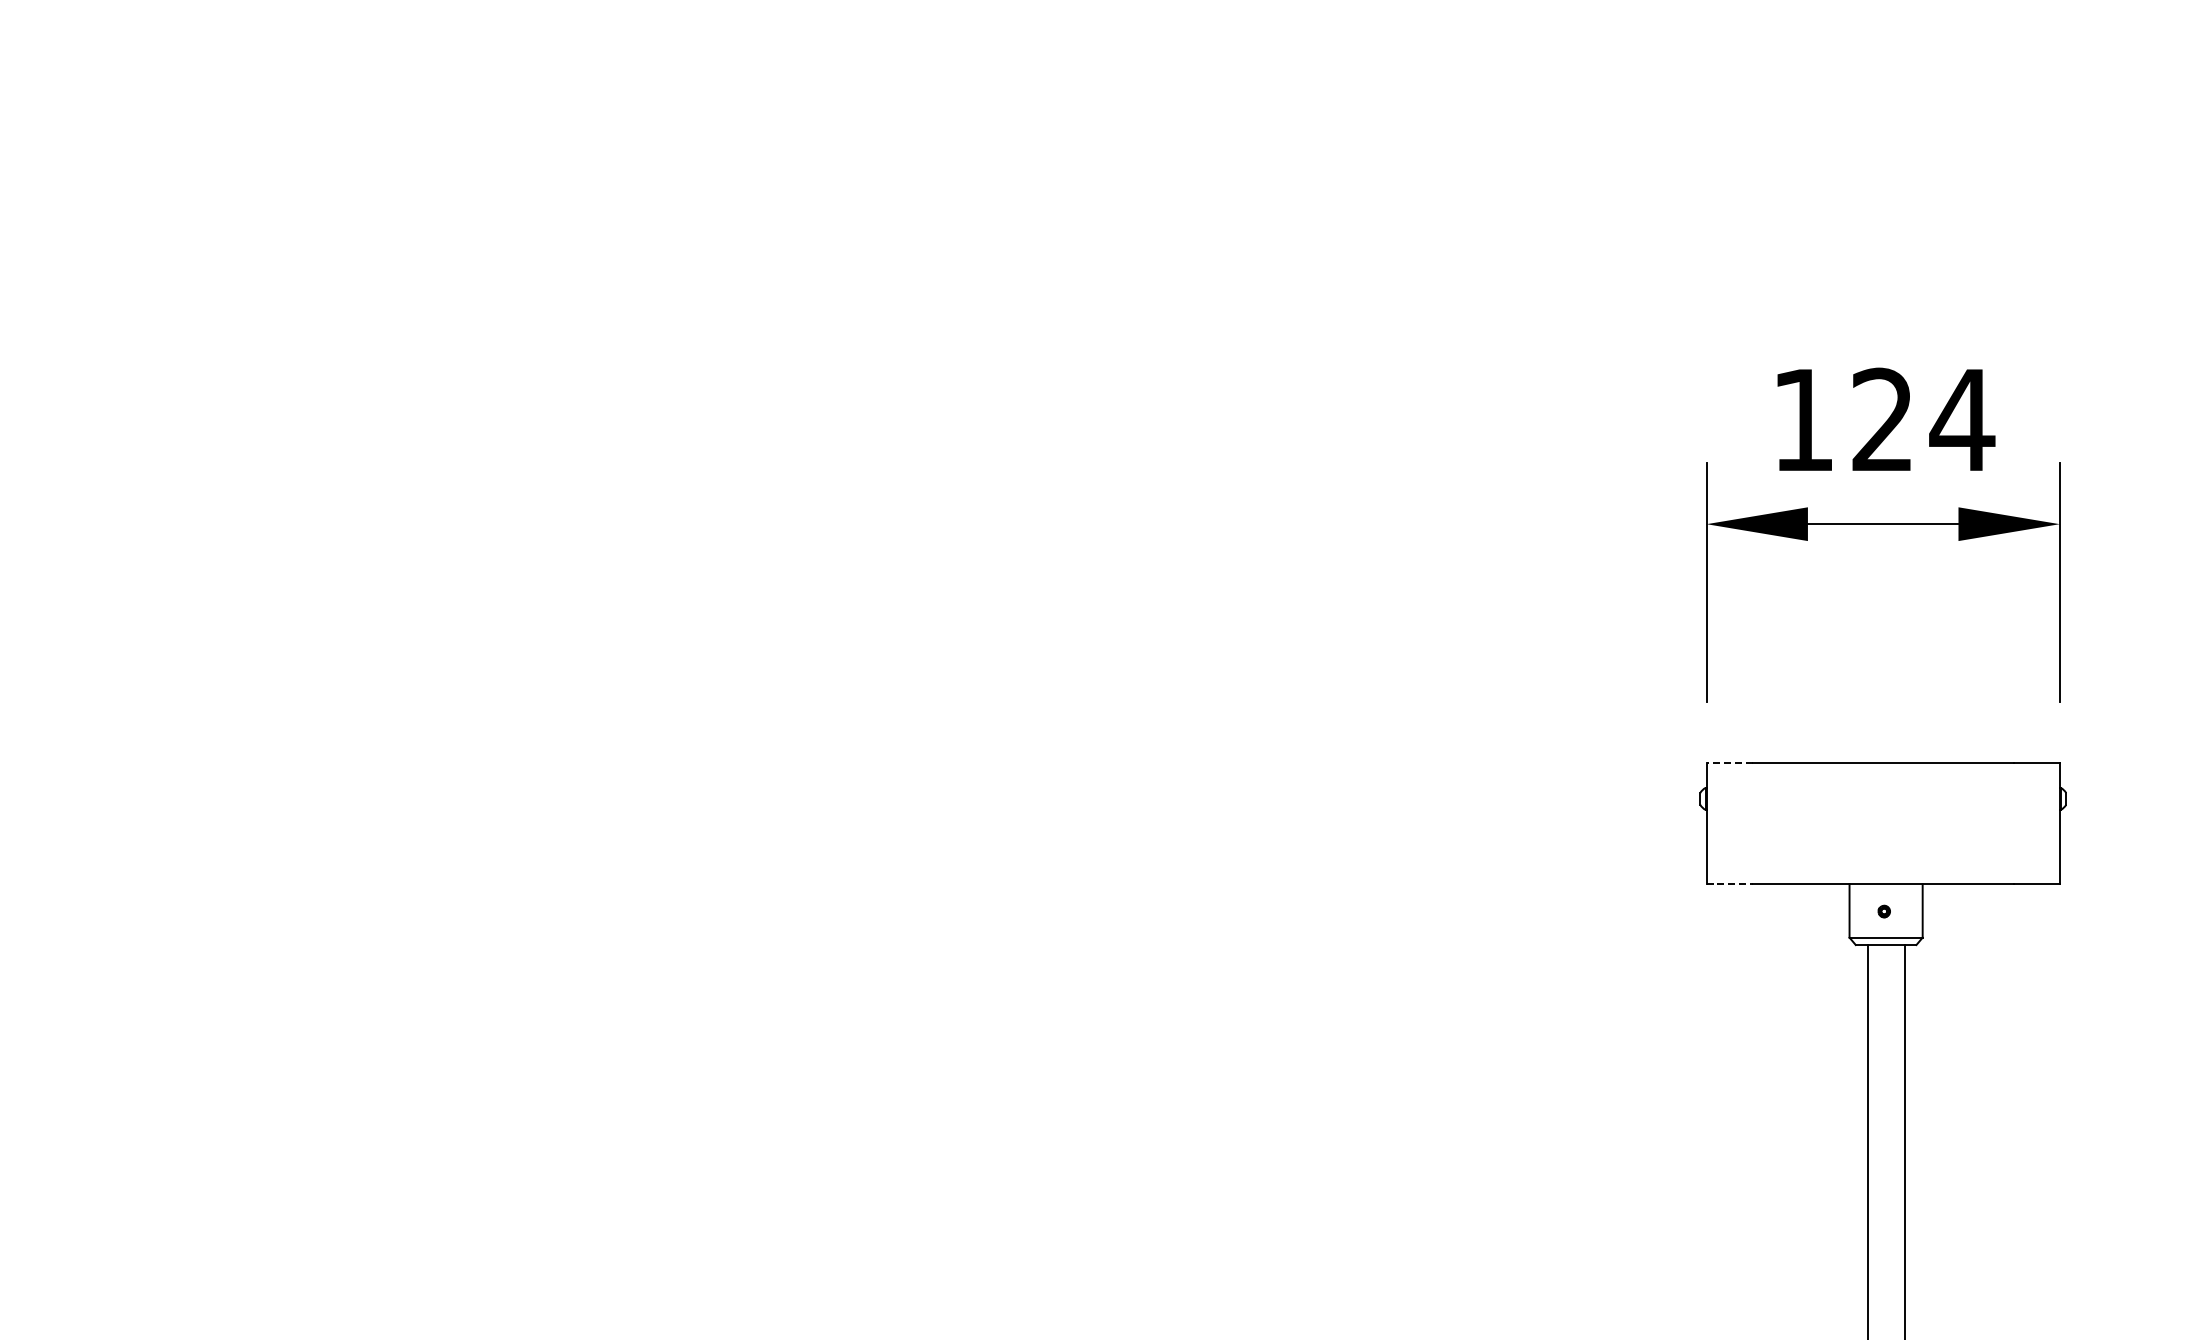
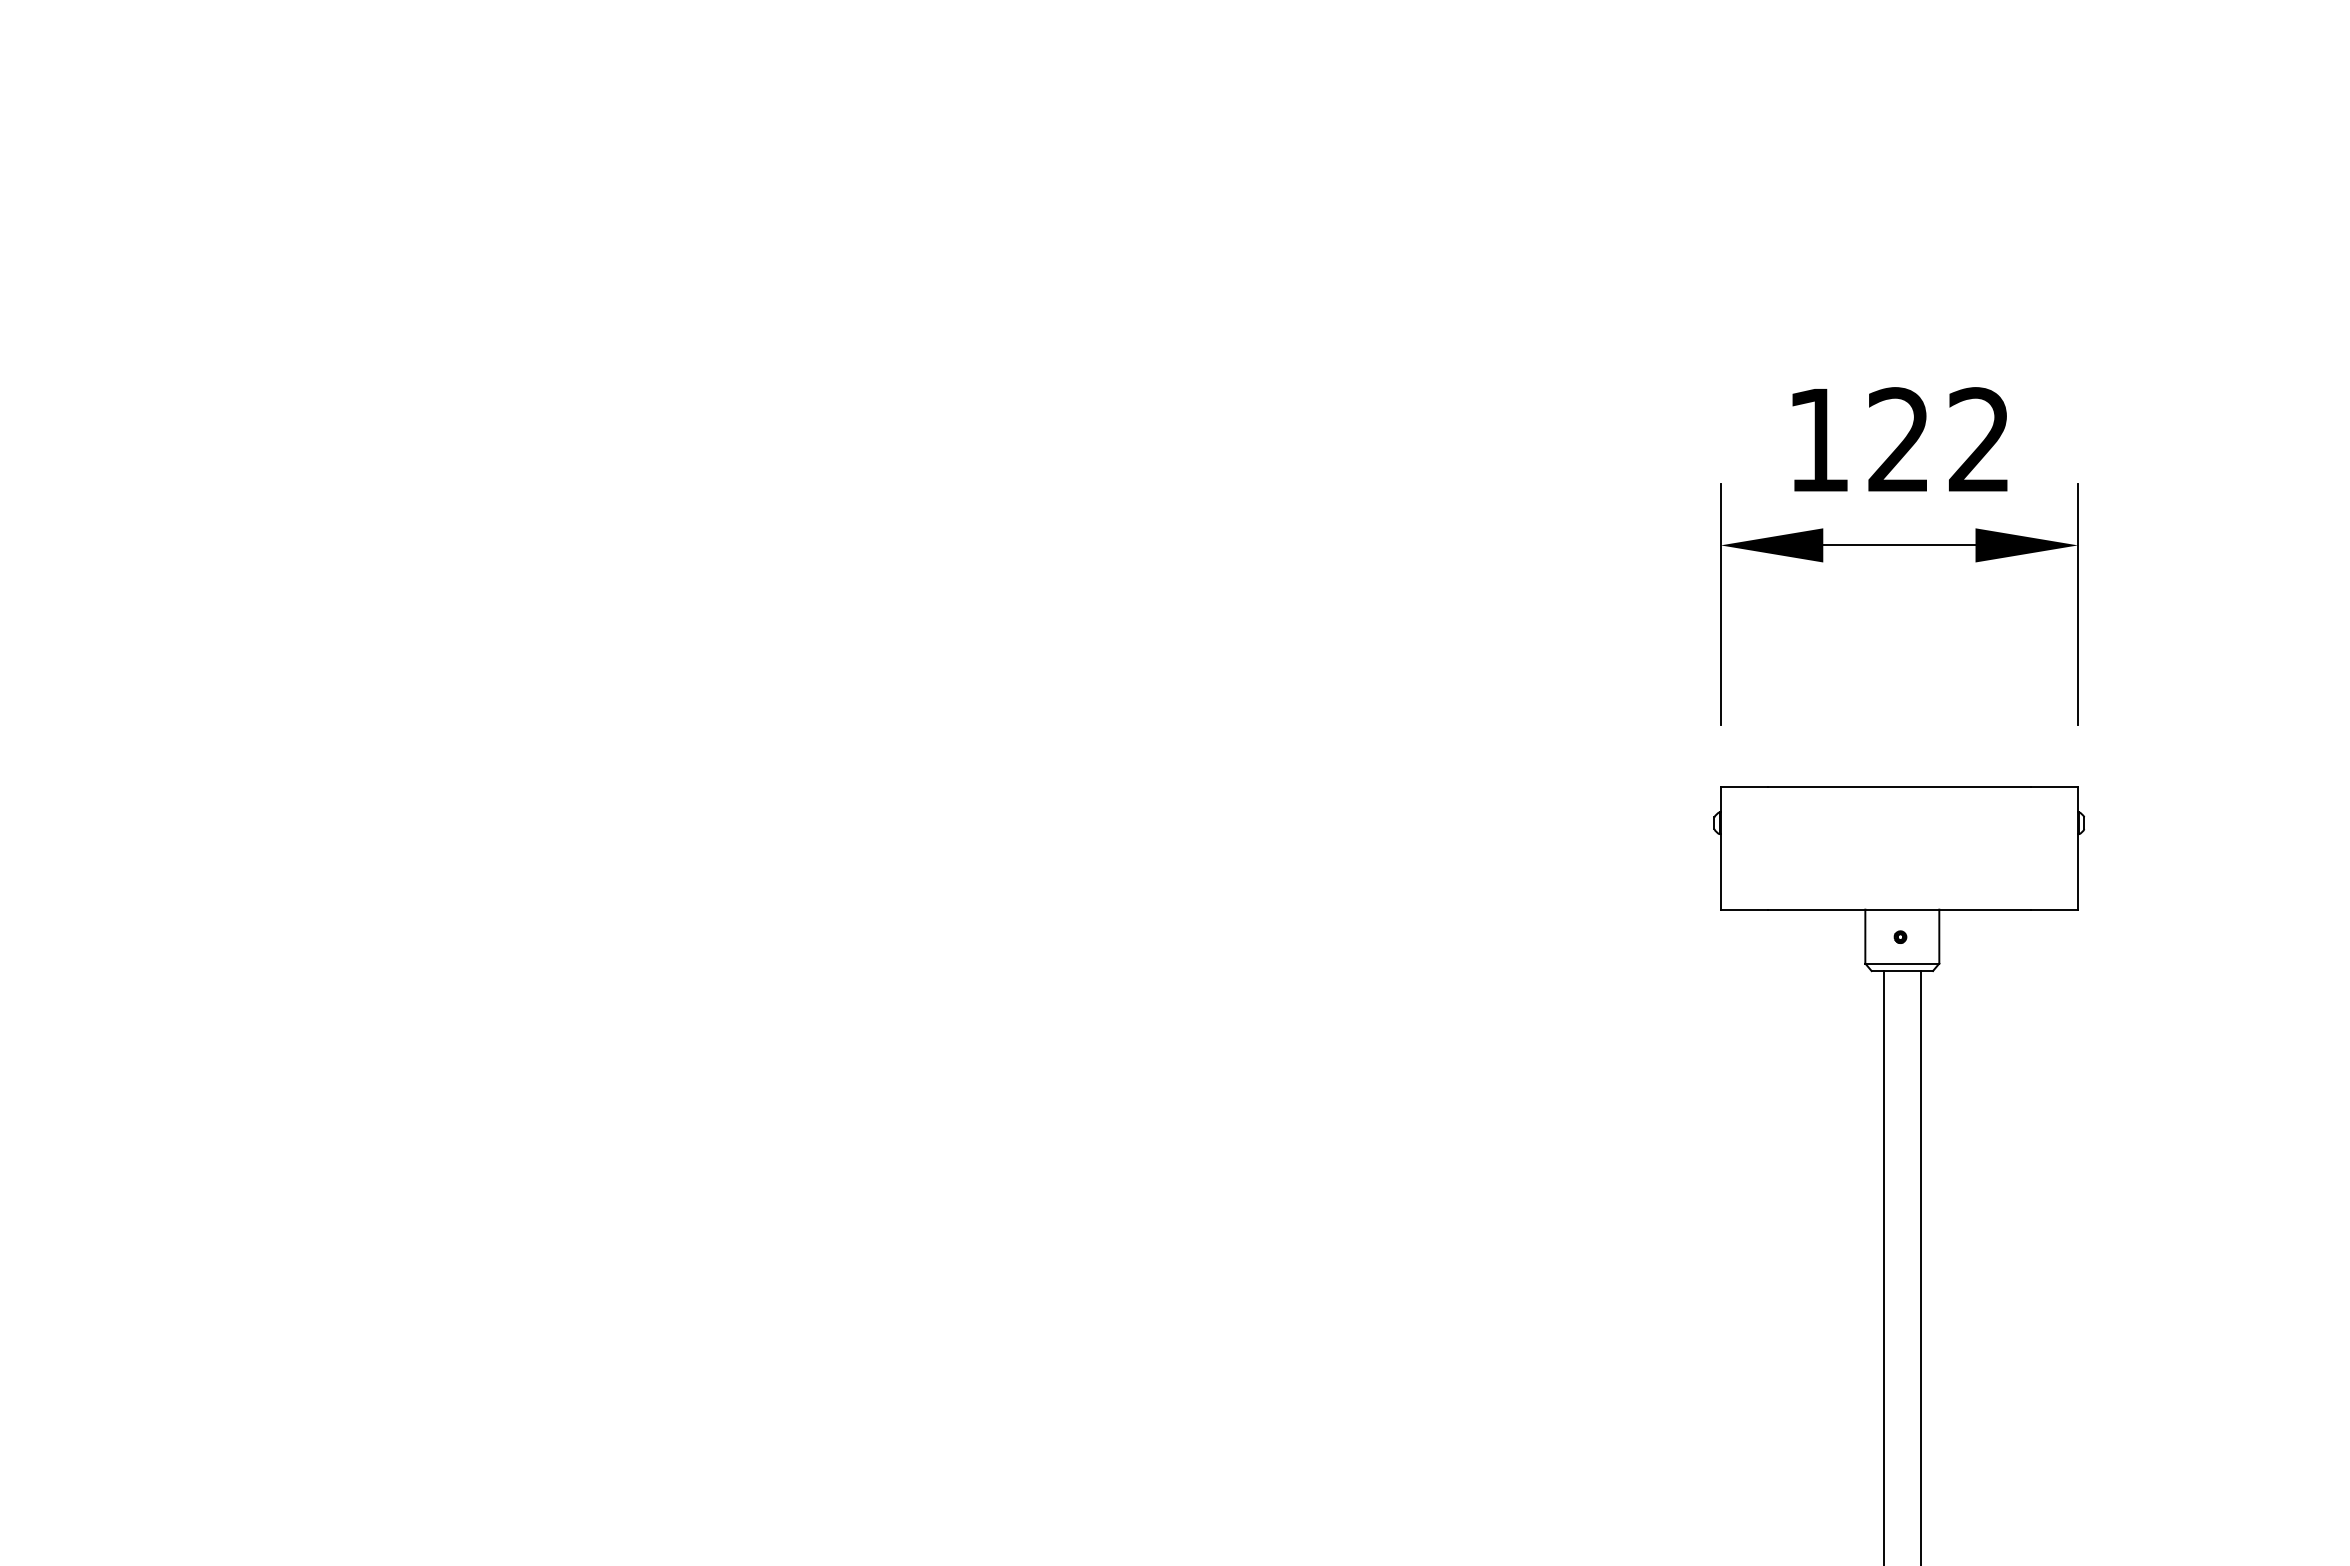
text: (1961, 419) -> (1978, 439), 124 -> 122
line: (1729, 762) -> (1743, 786), dashed -> solid
line: (1730, 884) -> (1744, 909), dashed -> solid

